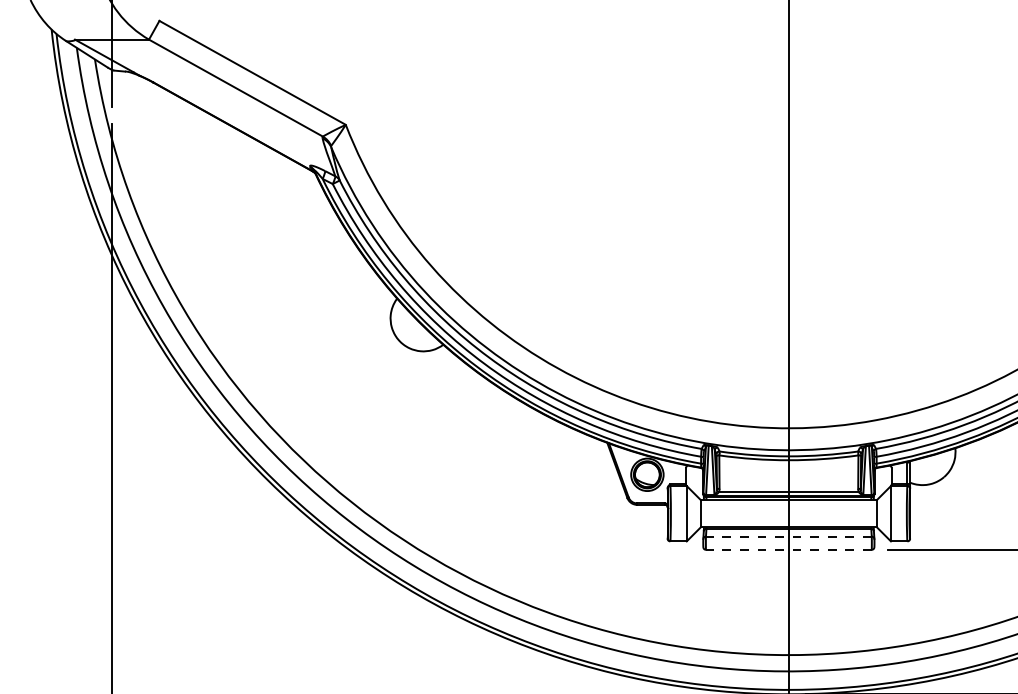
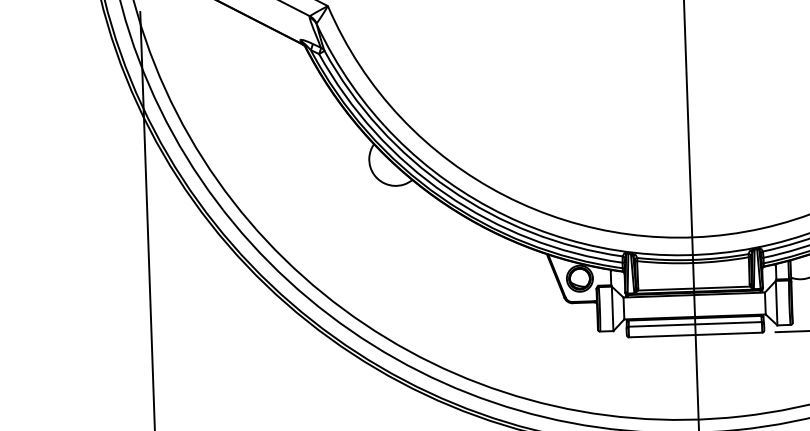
line: (788, 536) -> (694, 324), dashed -> solid
line: (788, 549) -> (695, 334), dashed -> solid

